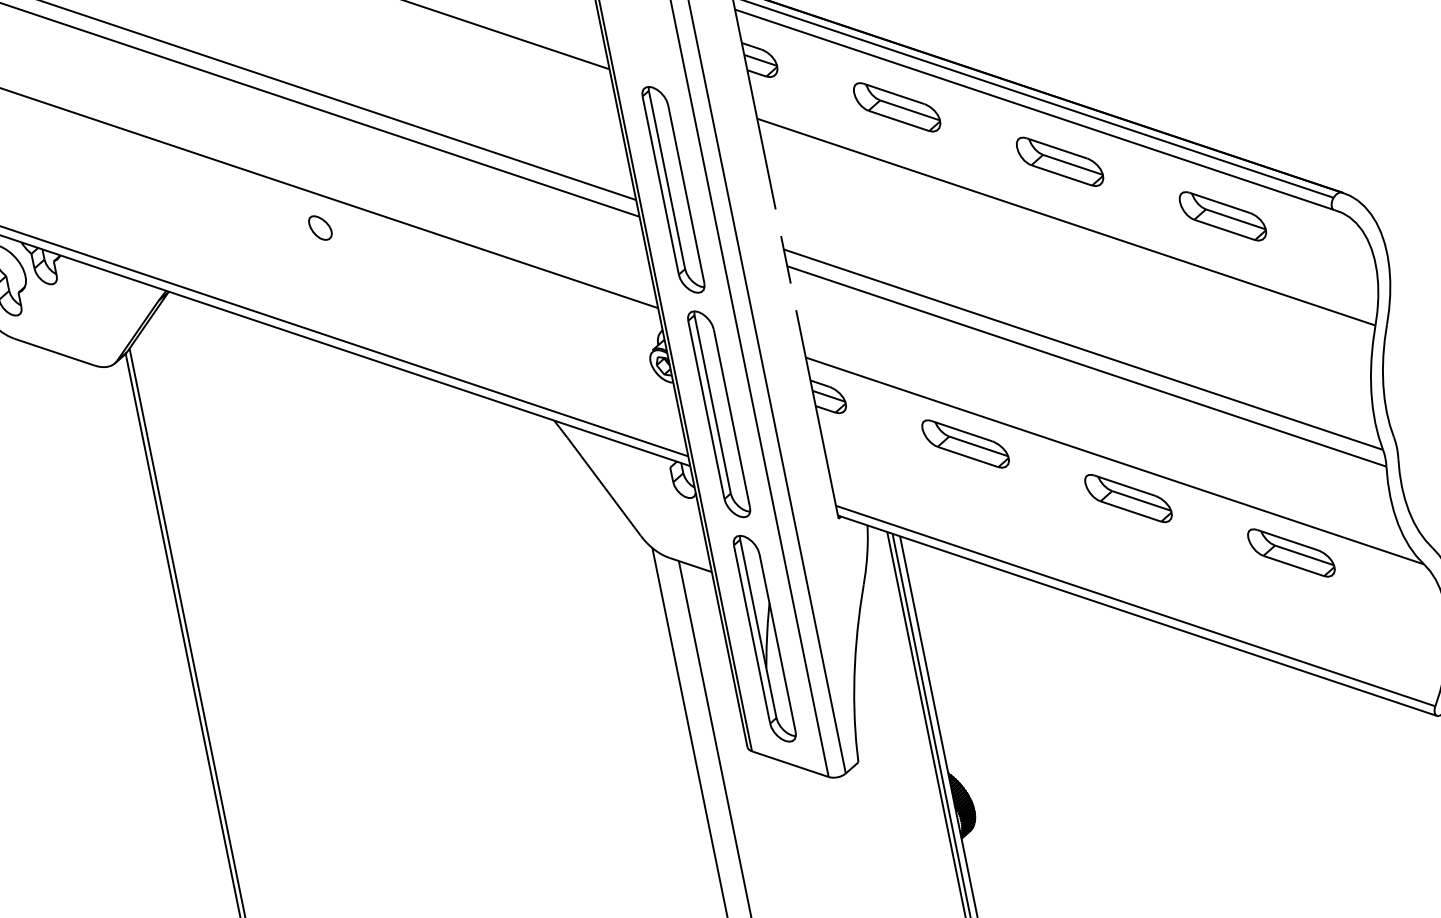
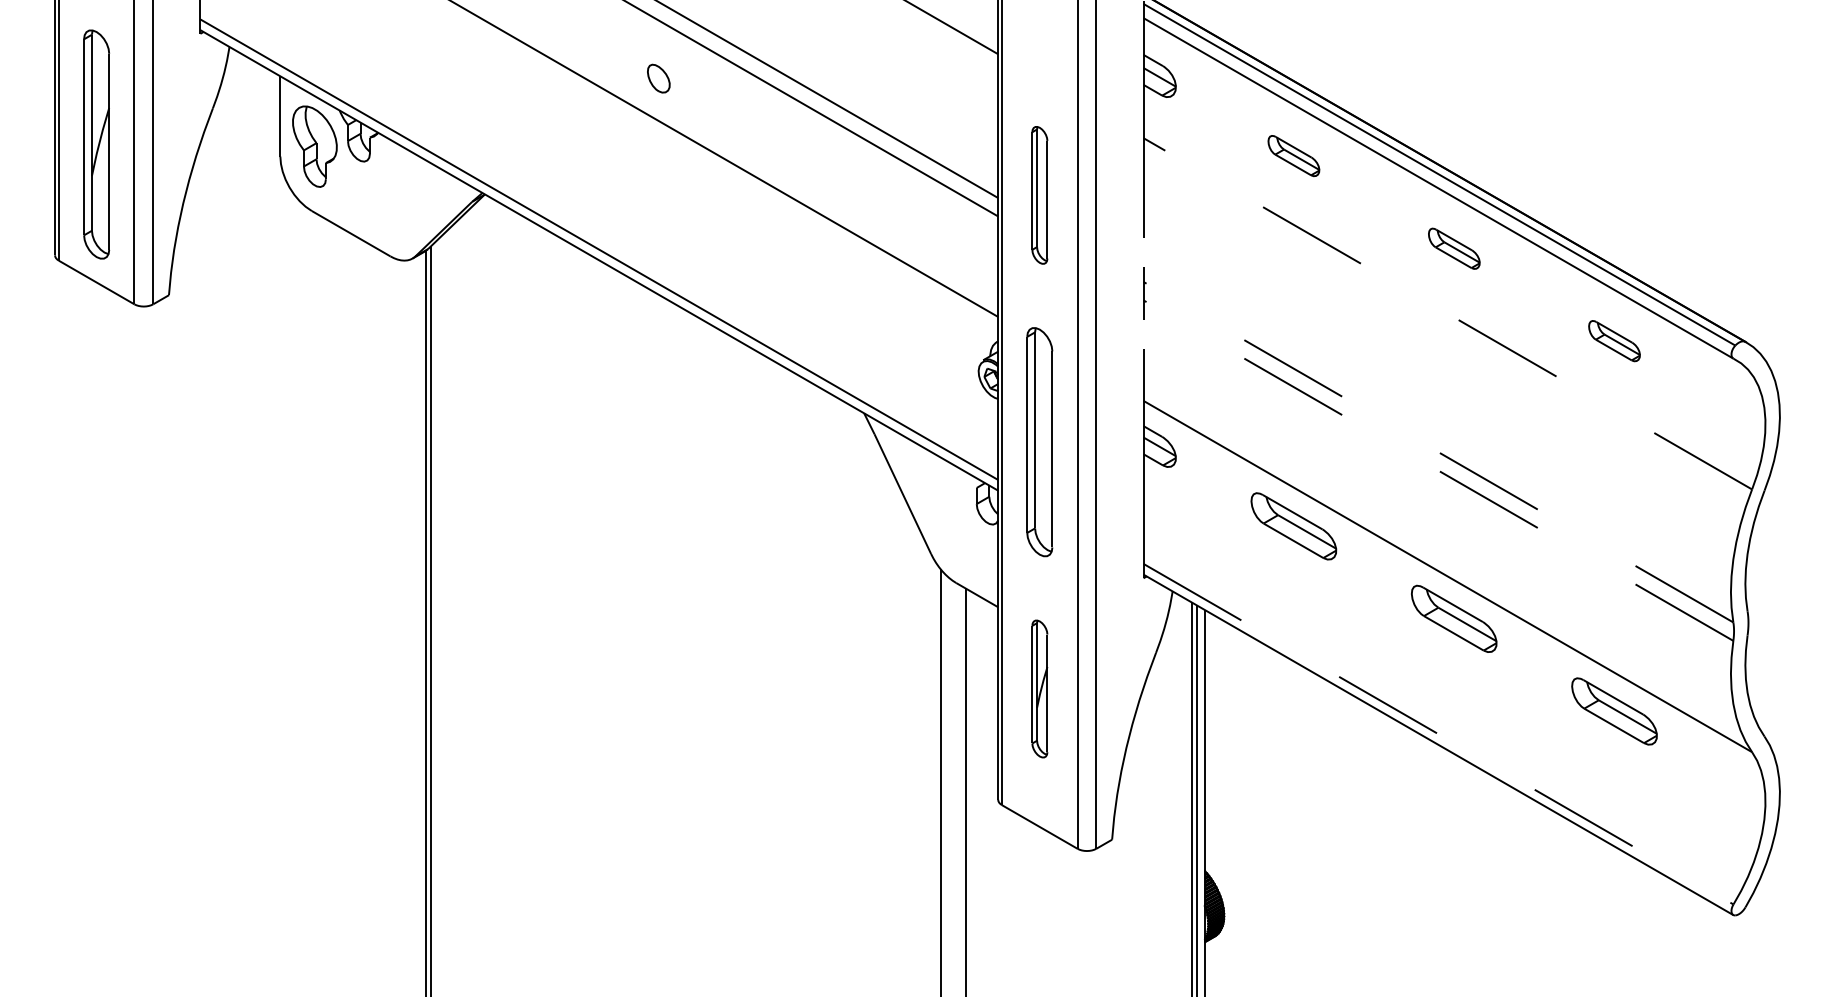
part: (896, 106) -> (1293, 155), size x0.6
part: (1060, 161) -> (1454, 248), size x0.6
part: (673, 190) -> (1039, 195), size x0.6
part: (1222, 215) -> (1614, 340), size x0.6
line: (1066, 221) -> (1447, 313), solid -> dashed
part: (320, 227) -> (658, 78), moved
line: (1083, 349) -> (1438, 452), solid -> dashed
line: (1086, 366) -> (1438, 470), solid -> dashed
line: (1135, 606) -> (1438, 734), solid -> dashed
part: (764, 638) -> (1039, 688), size x0.6

